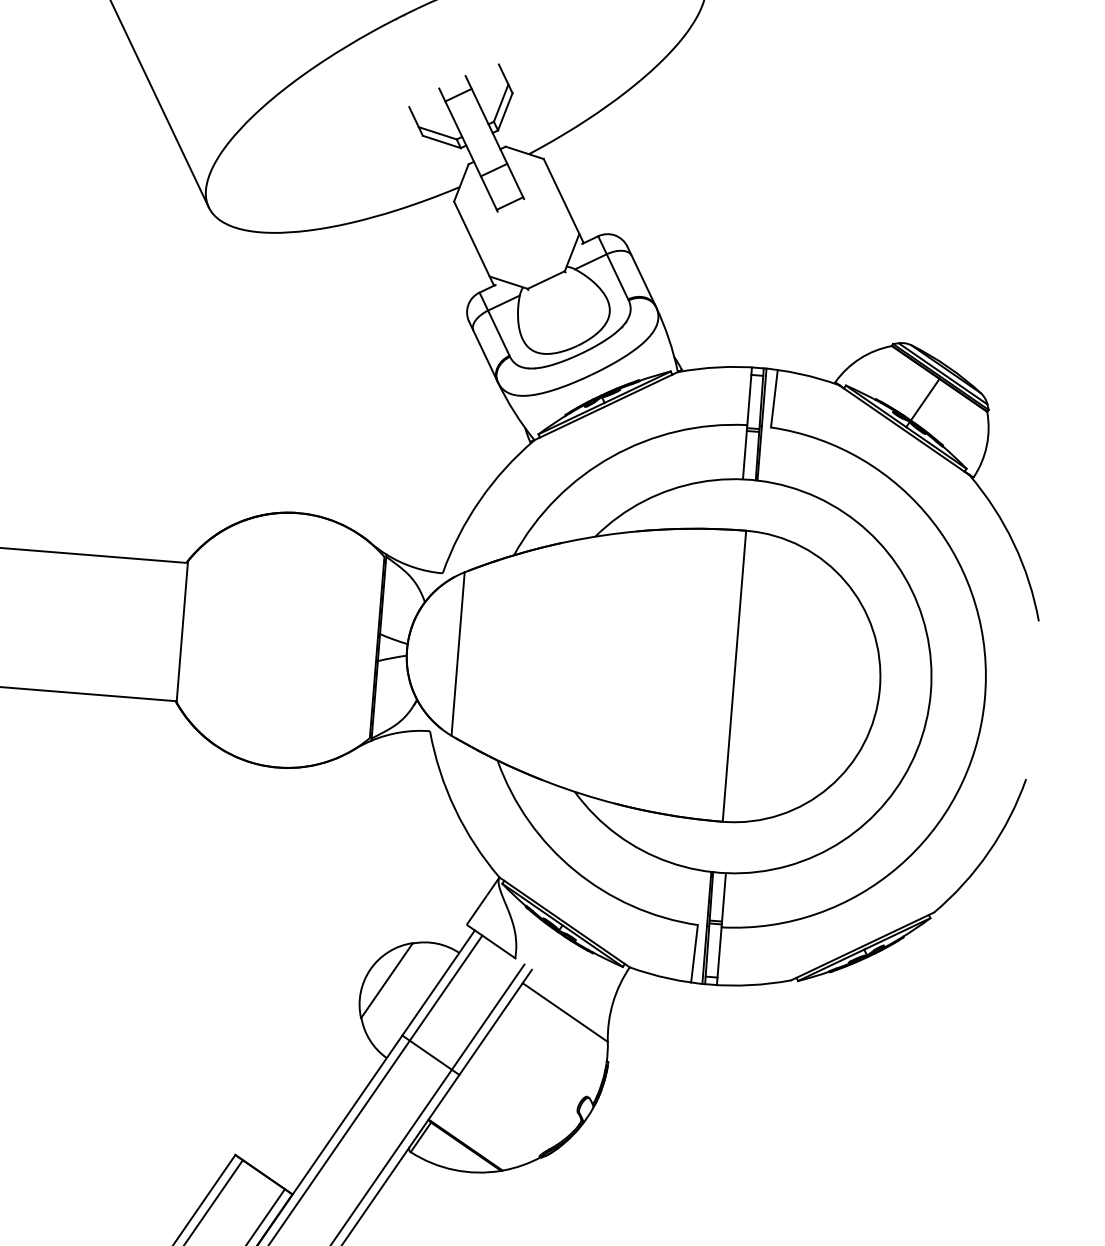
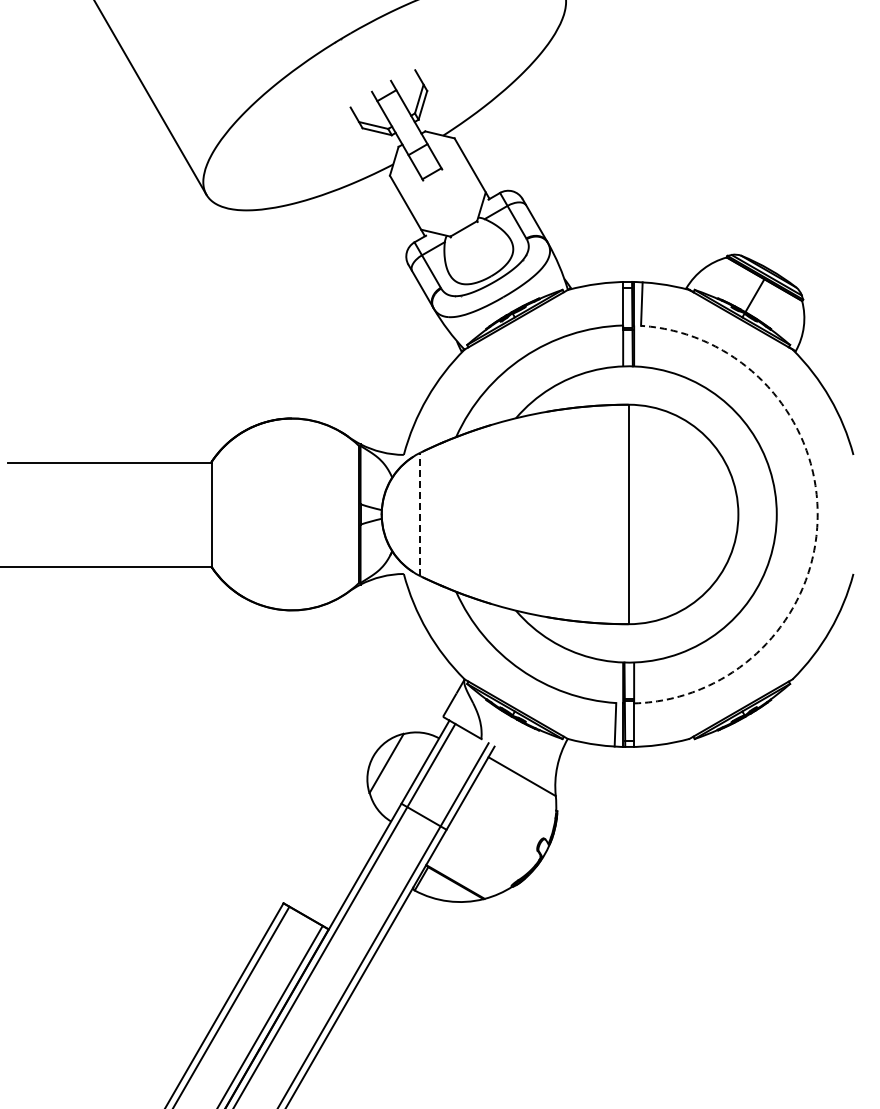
line: (458, 654) -> (420, 514), solid -> dashed
arc: (984, 700) -> (817, 517), solid -> dashed

